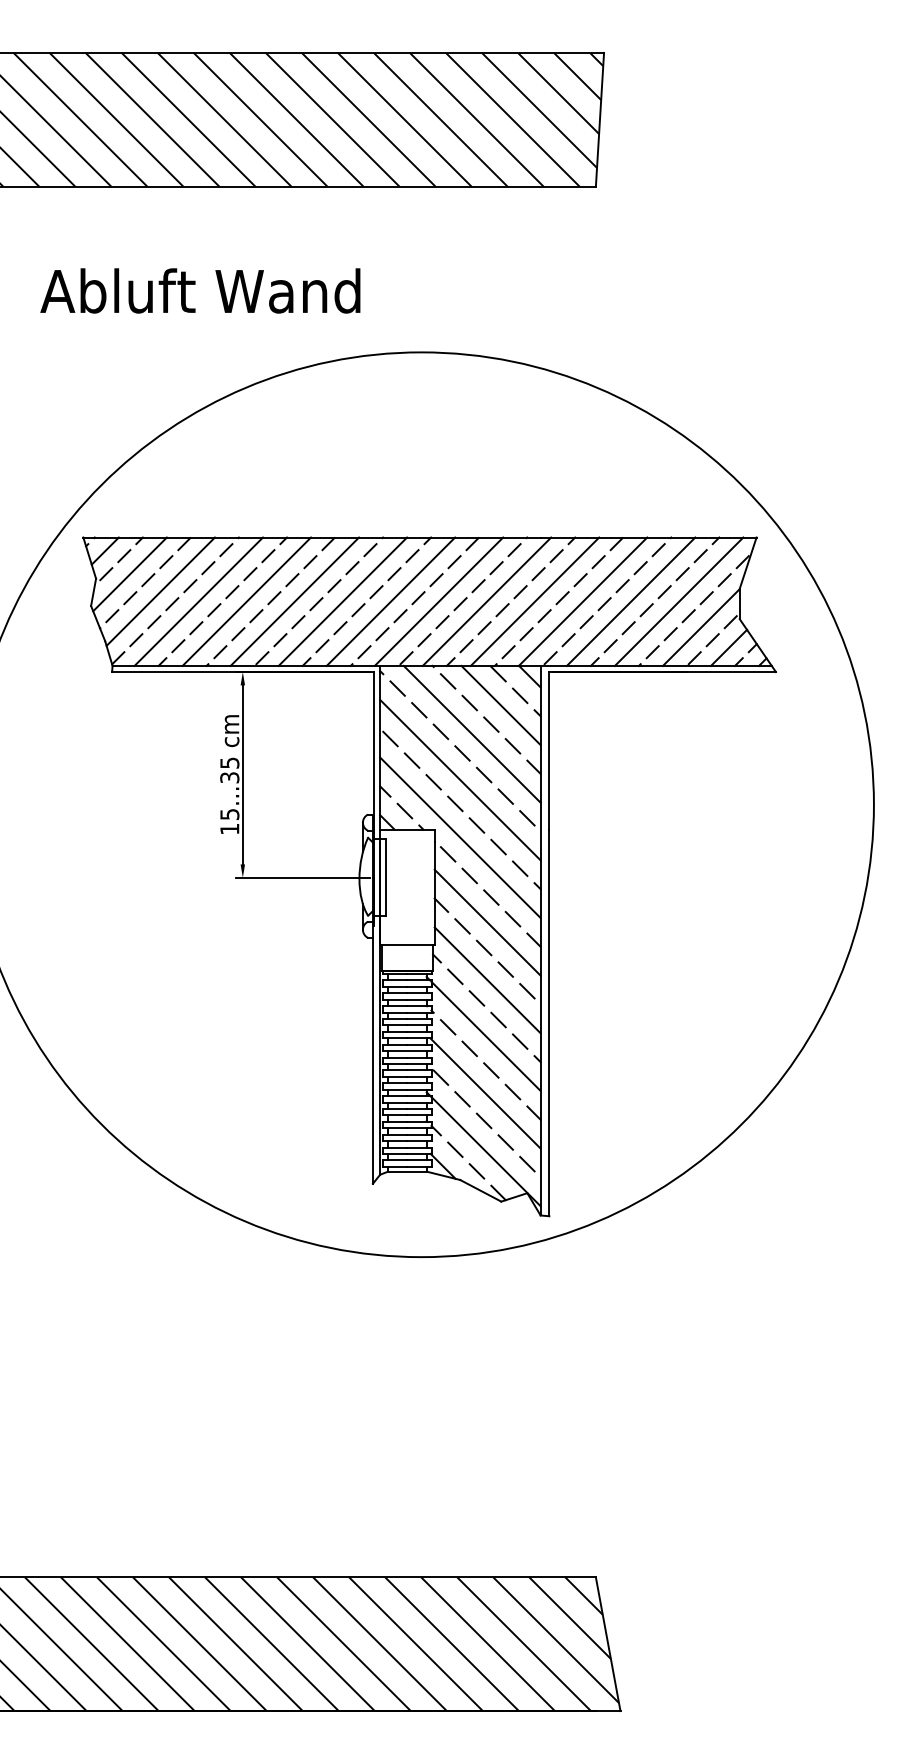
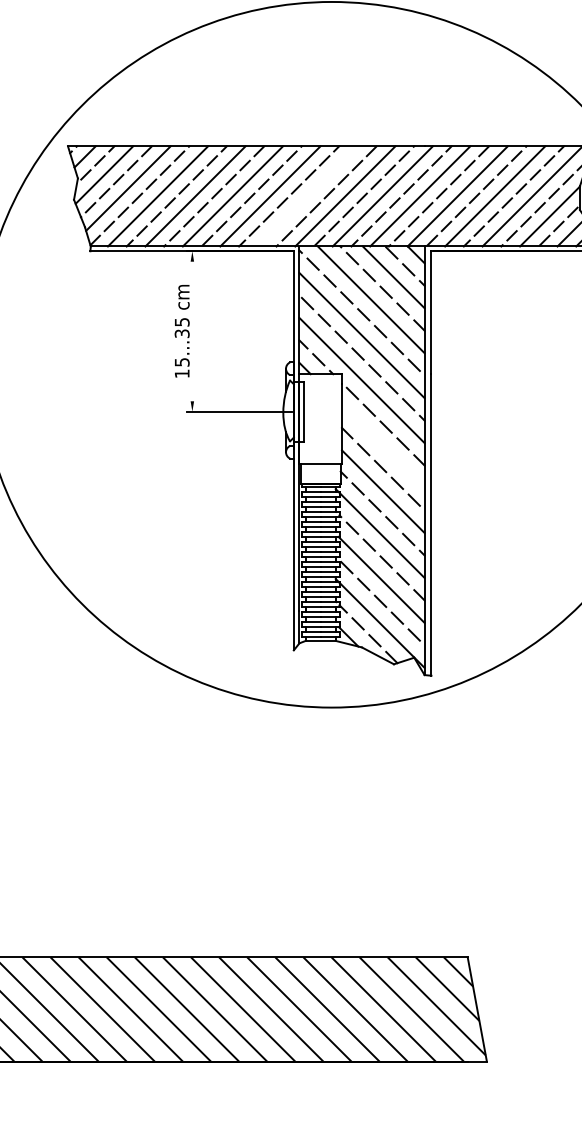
line: (390, 601) -> (307, 196), removed
line: (242, 774) -> (192, 331), removed
line: (487, 922) -> (383, 446), removed

